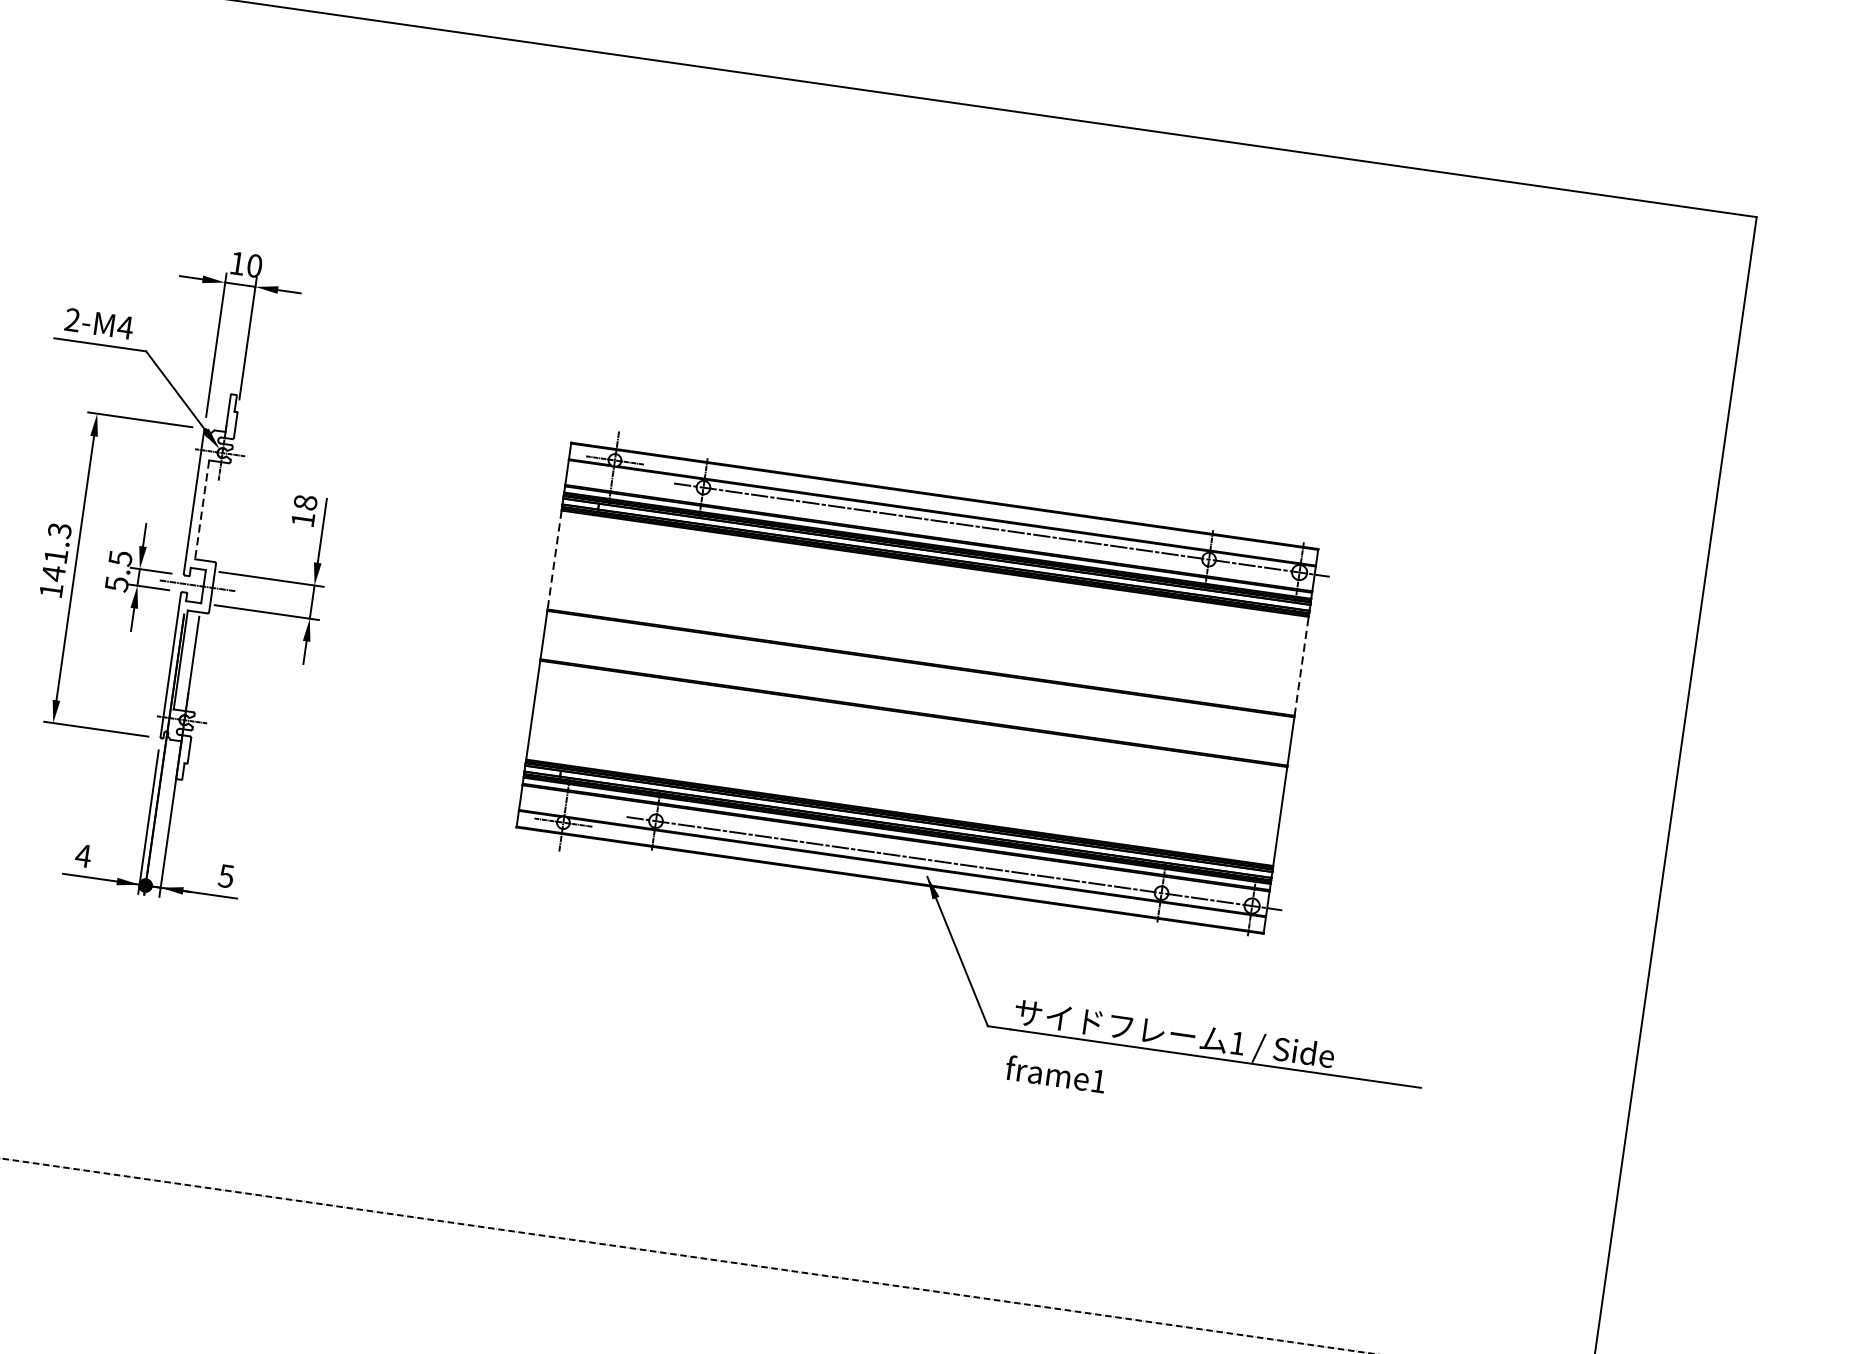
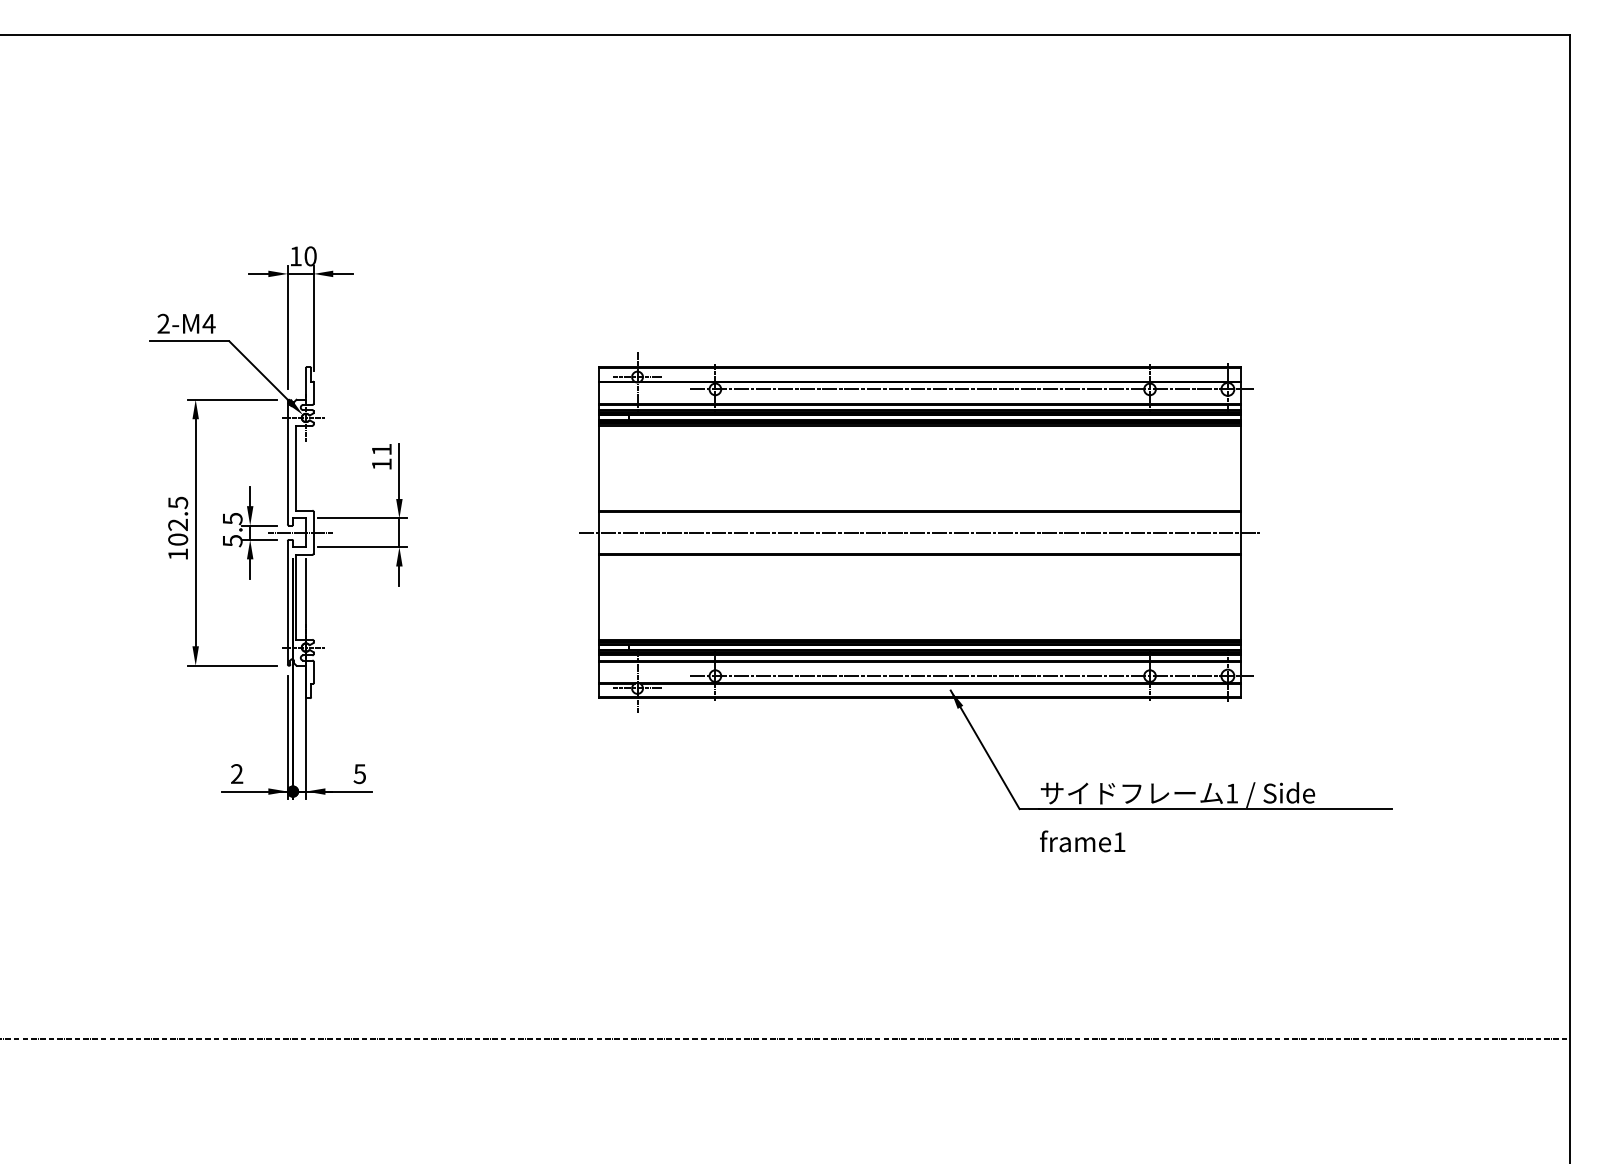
text: (305, 502) -> (381, 449), 18 -> 11
line: (201, 510) -> (295, 468), dashed -> solid
text: (57, 552) -> (178, 521), 141.3 -> 102.5
line: (554, 560) -> (598, 468), dashed -> solid
line: (1301, 665) -> (1240, 467), dashed -> solid
line: (917, 687) -> (919, 532), added
text: (82, 855) -> (236, 773), 4 -> 2

